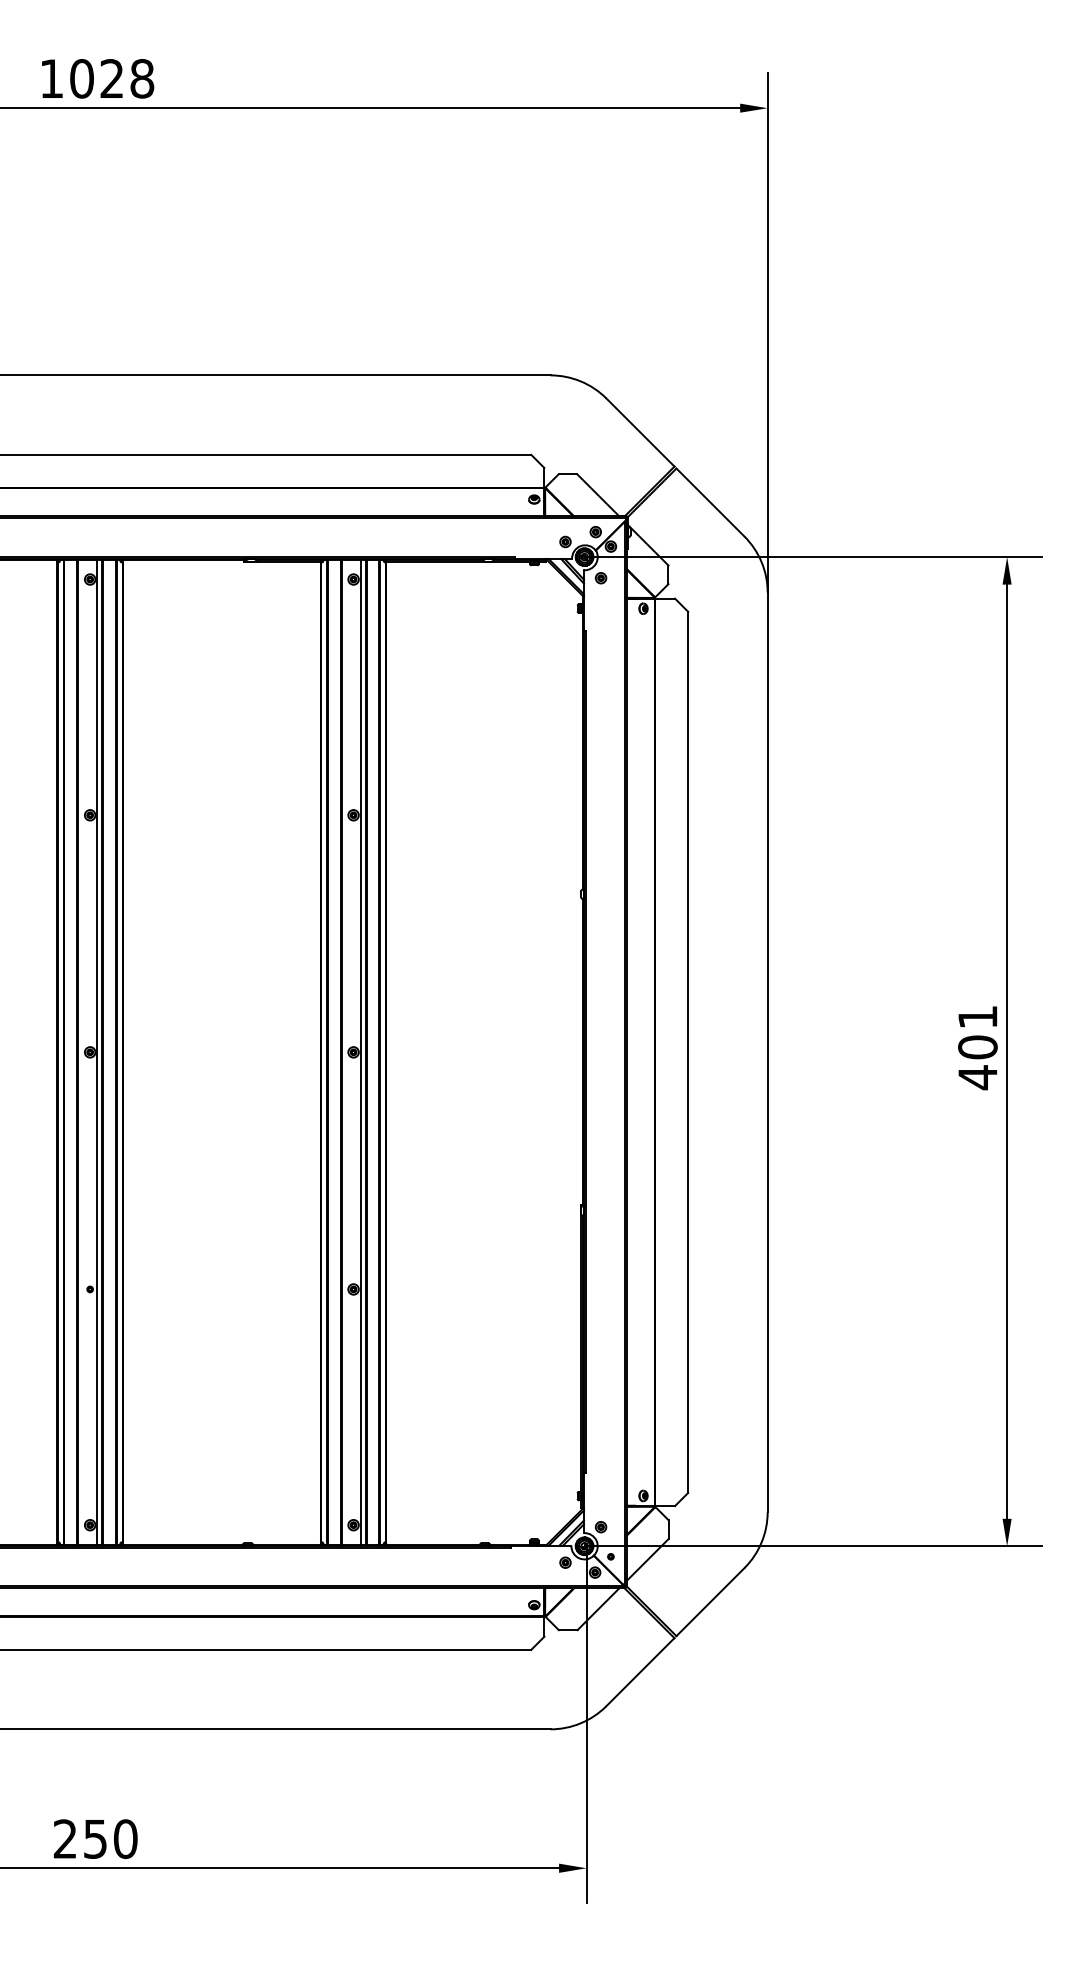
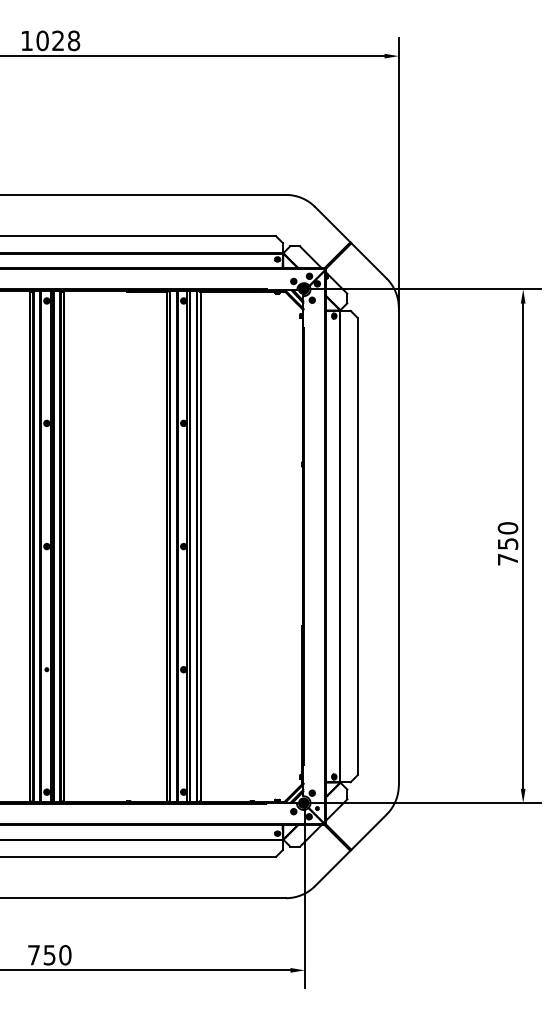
text: (976, 1048) -> (507, 544), 401 -> 750
text: (64, 1839) -> (33, 955), 250 -> 750

